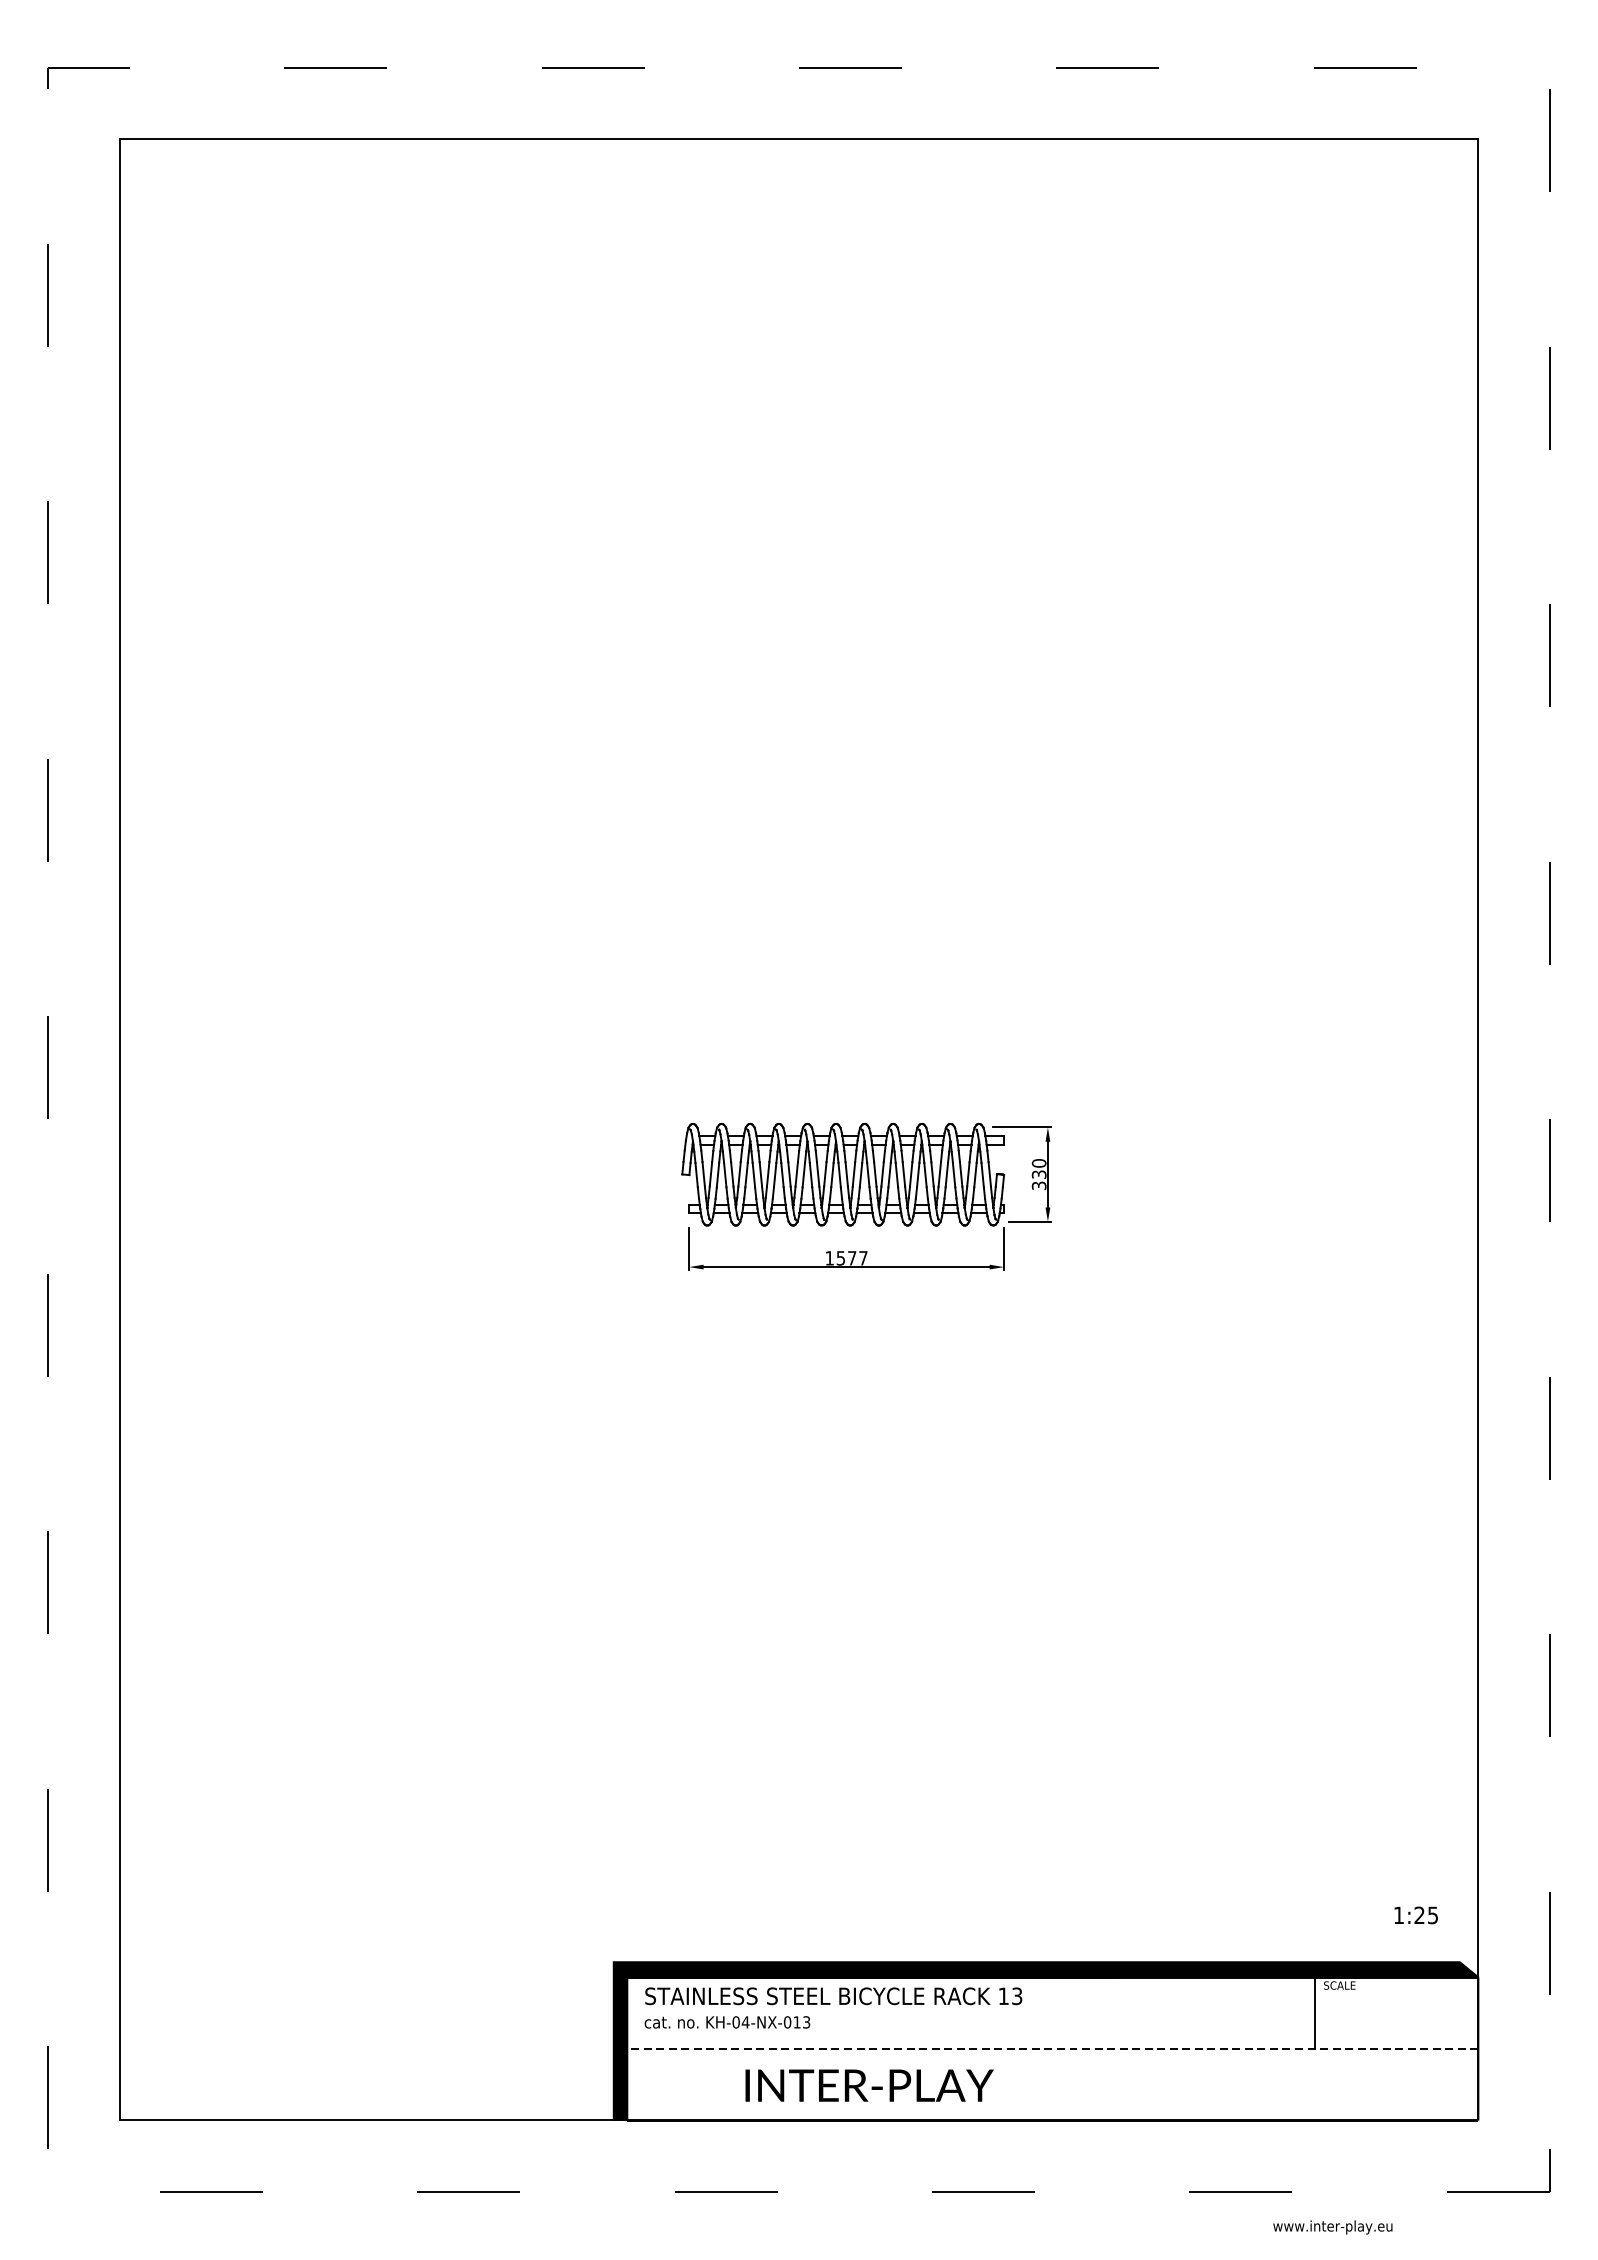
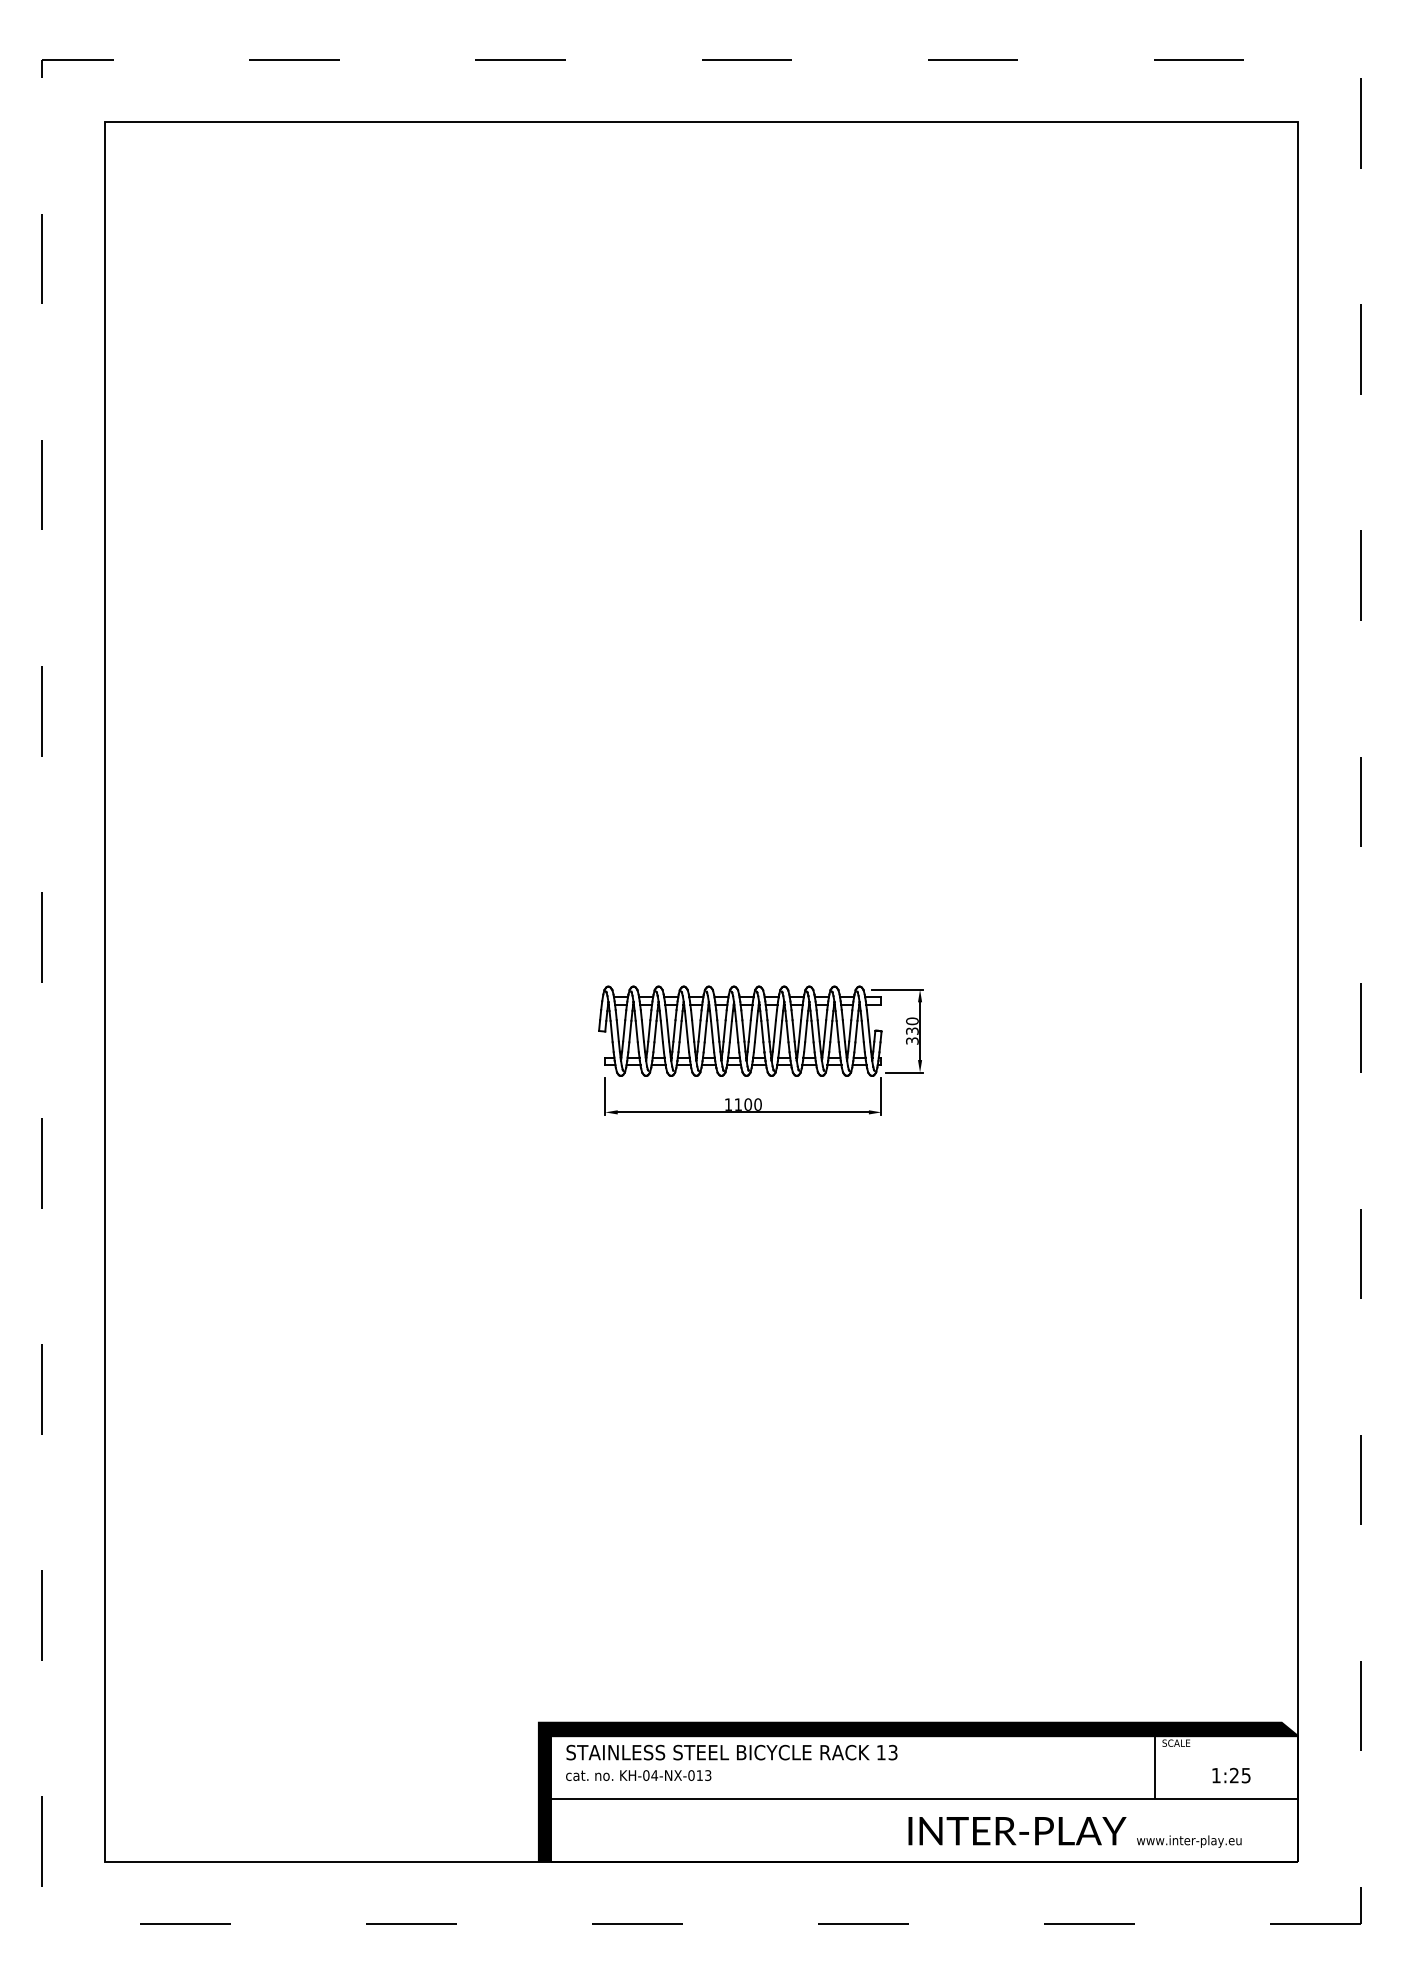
text: (851, 1258) -> (747, 1104), 1577 -> 1100
text: (1416, 1915) -> (1231, 1775), moved
line: (1052, 2048) -> (924, 1798), dashed -> solid
text: (869, 2086) -> (1017, 1831), moved
text: (1333, 2227) -> (1189, 1841), moved

